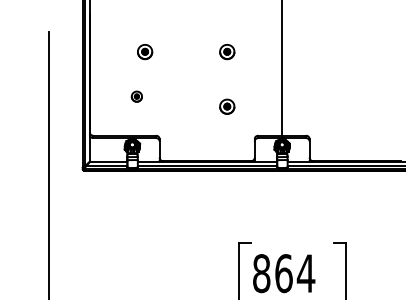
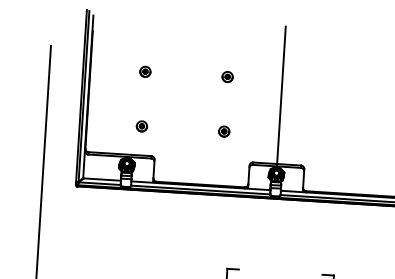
part: (144, 51) -> (145, 71), size x0.71
part: (227, 51) -> (227, 76), size x0.71
part: (136, 96) -> (141, 126), moved
part: (227, 106) -> (224, 131), size x0.71

